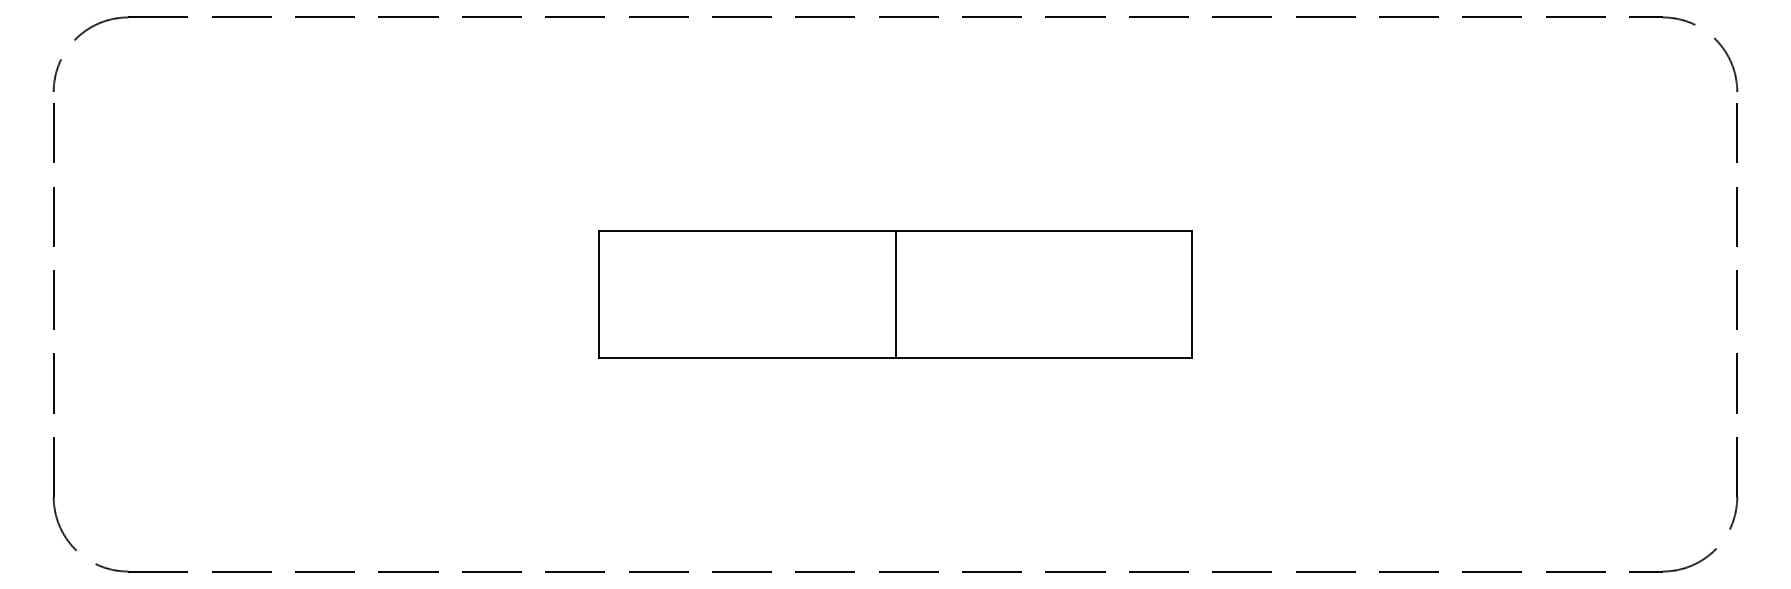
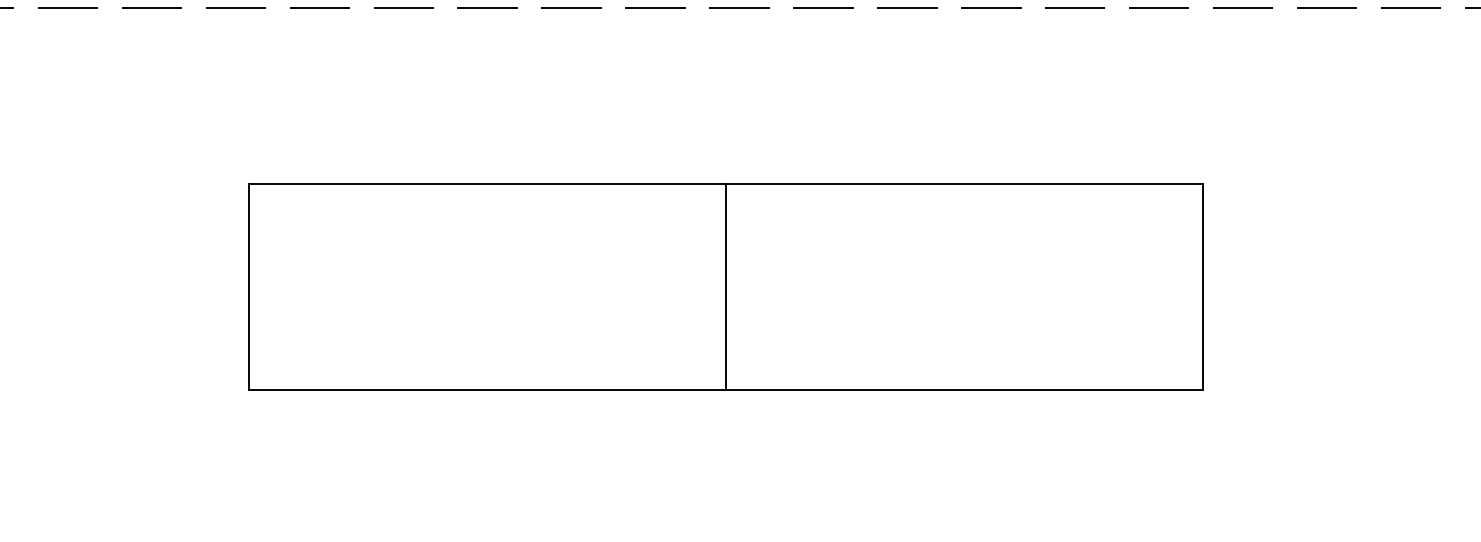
part: (895, 294) -> (726, 286), size x1.6

